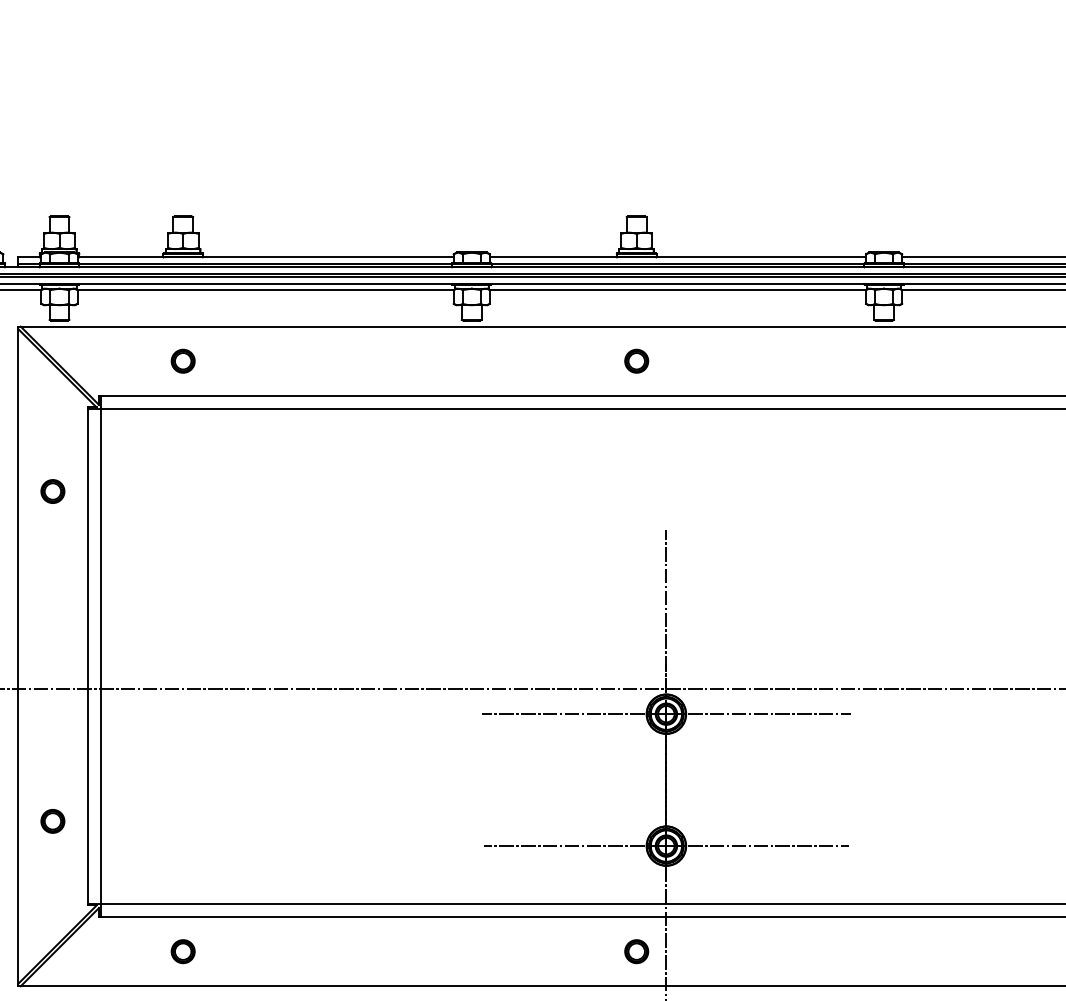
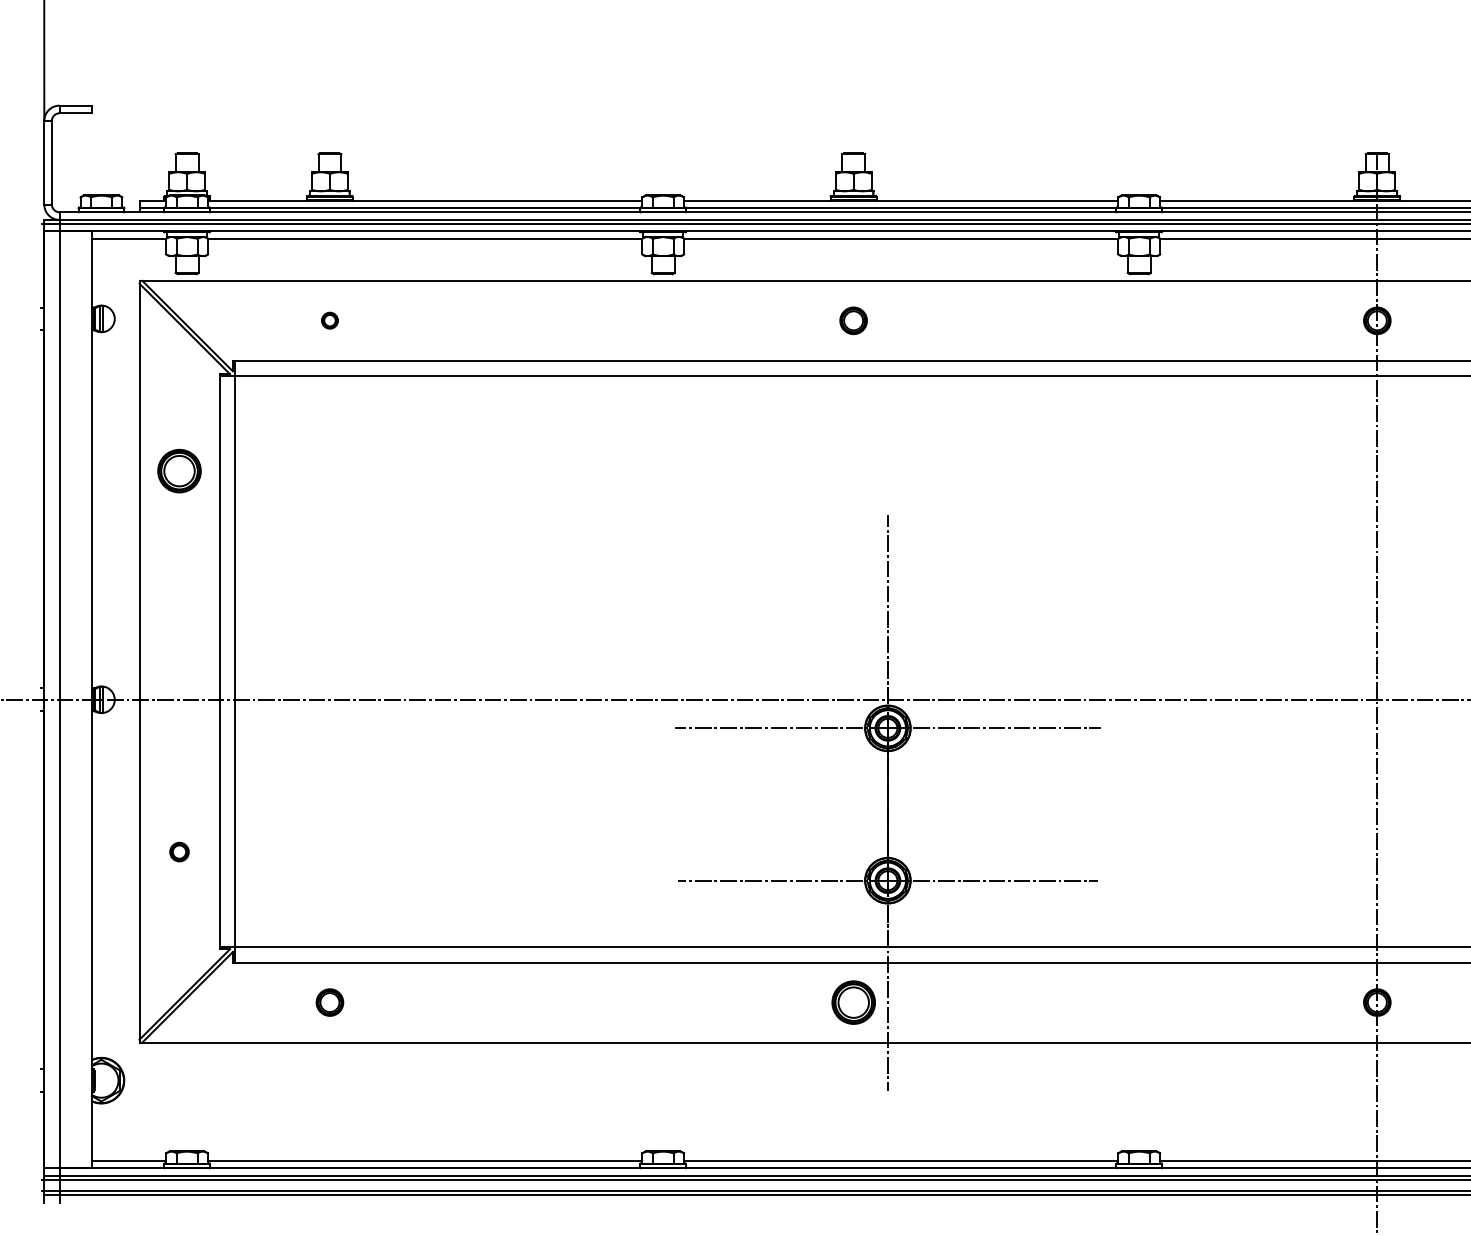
part: (182, 360) -> (329, 320), size x0.6
part: (52, 491) -> (179, 471), size x1.6
part: (52, 820) -> (179, 851), size x0.7
part: (636, 951) -> (853, 1002), size x1.6

